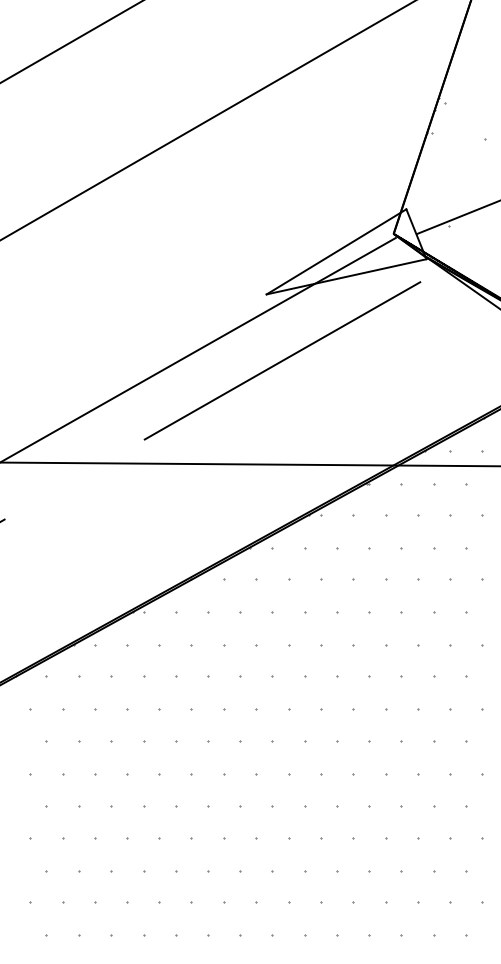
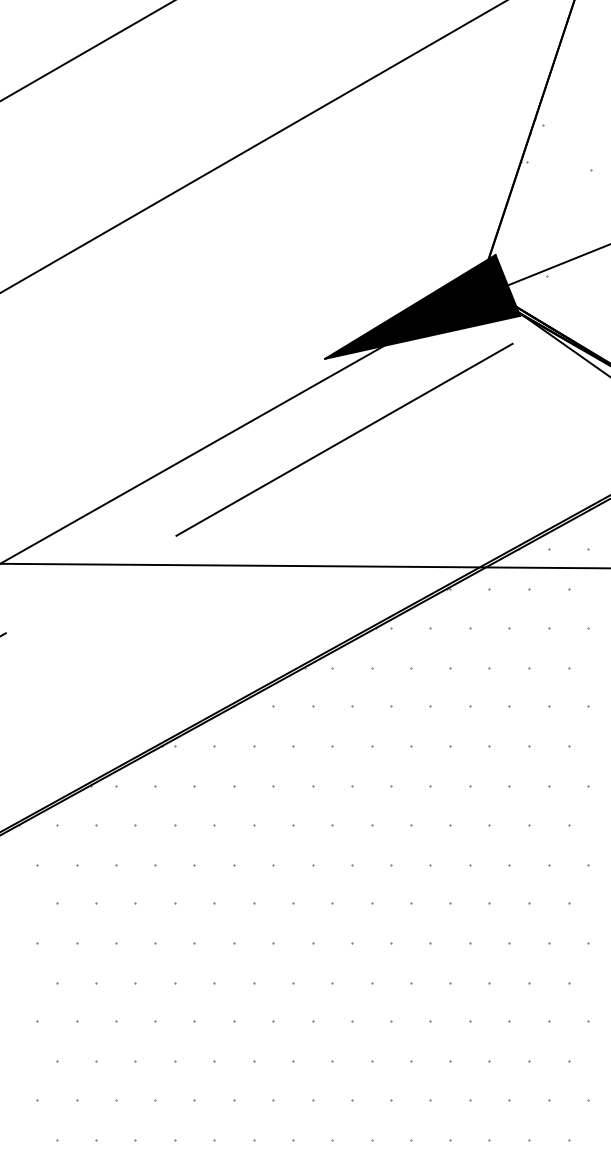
fill: (346, 251) -> (422, 306), added

